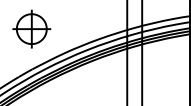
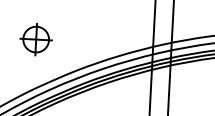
part: (31, 28) -> (35, 38), size x0.7

